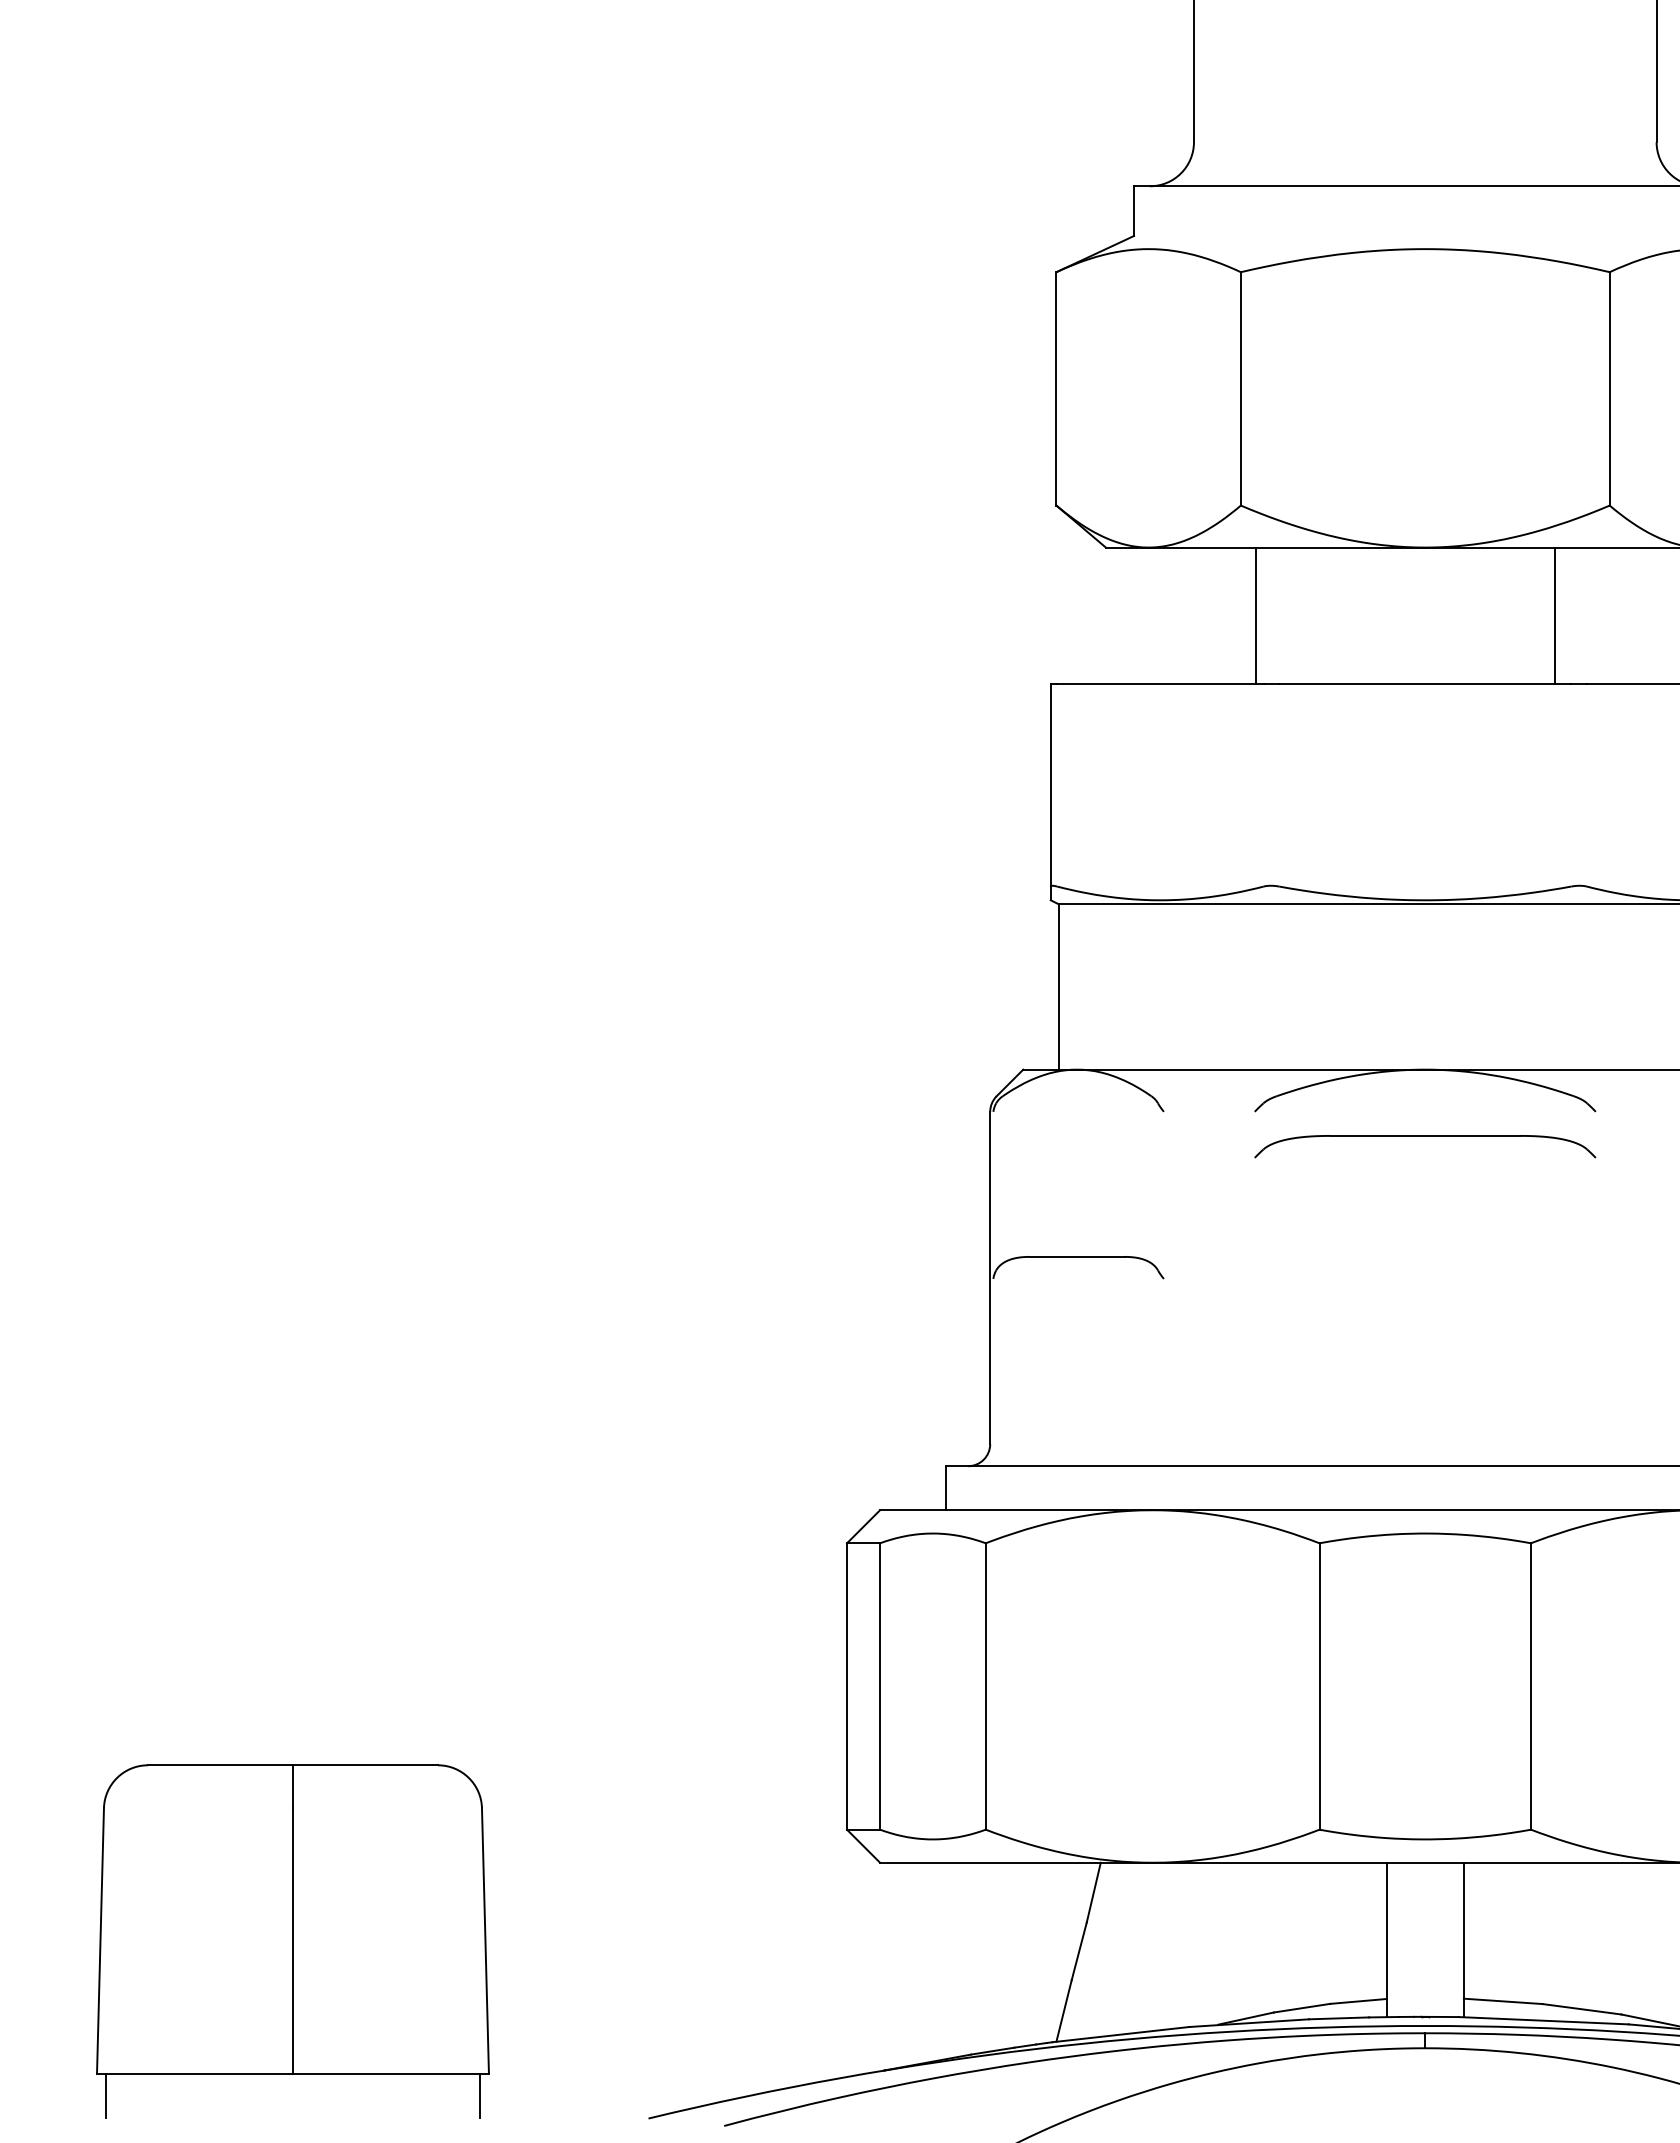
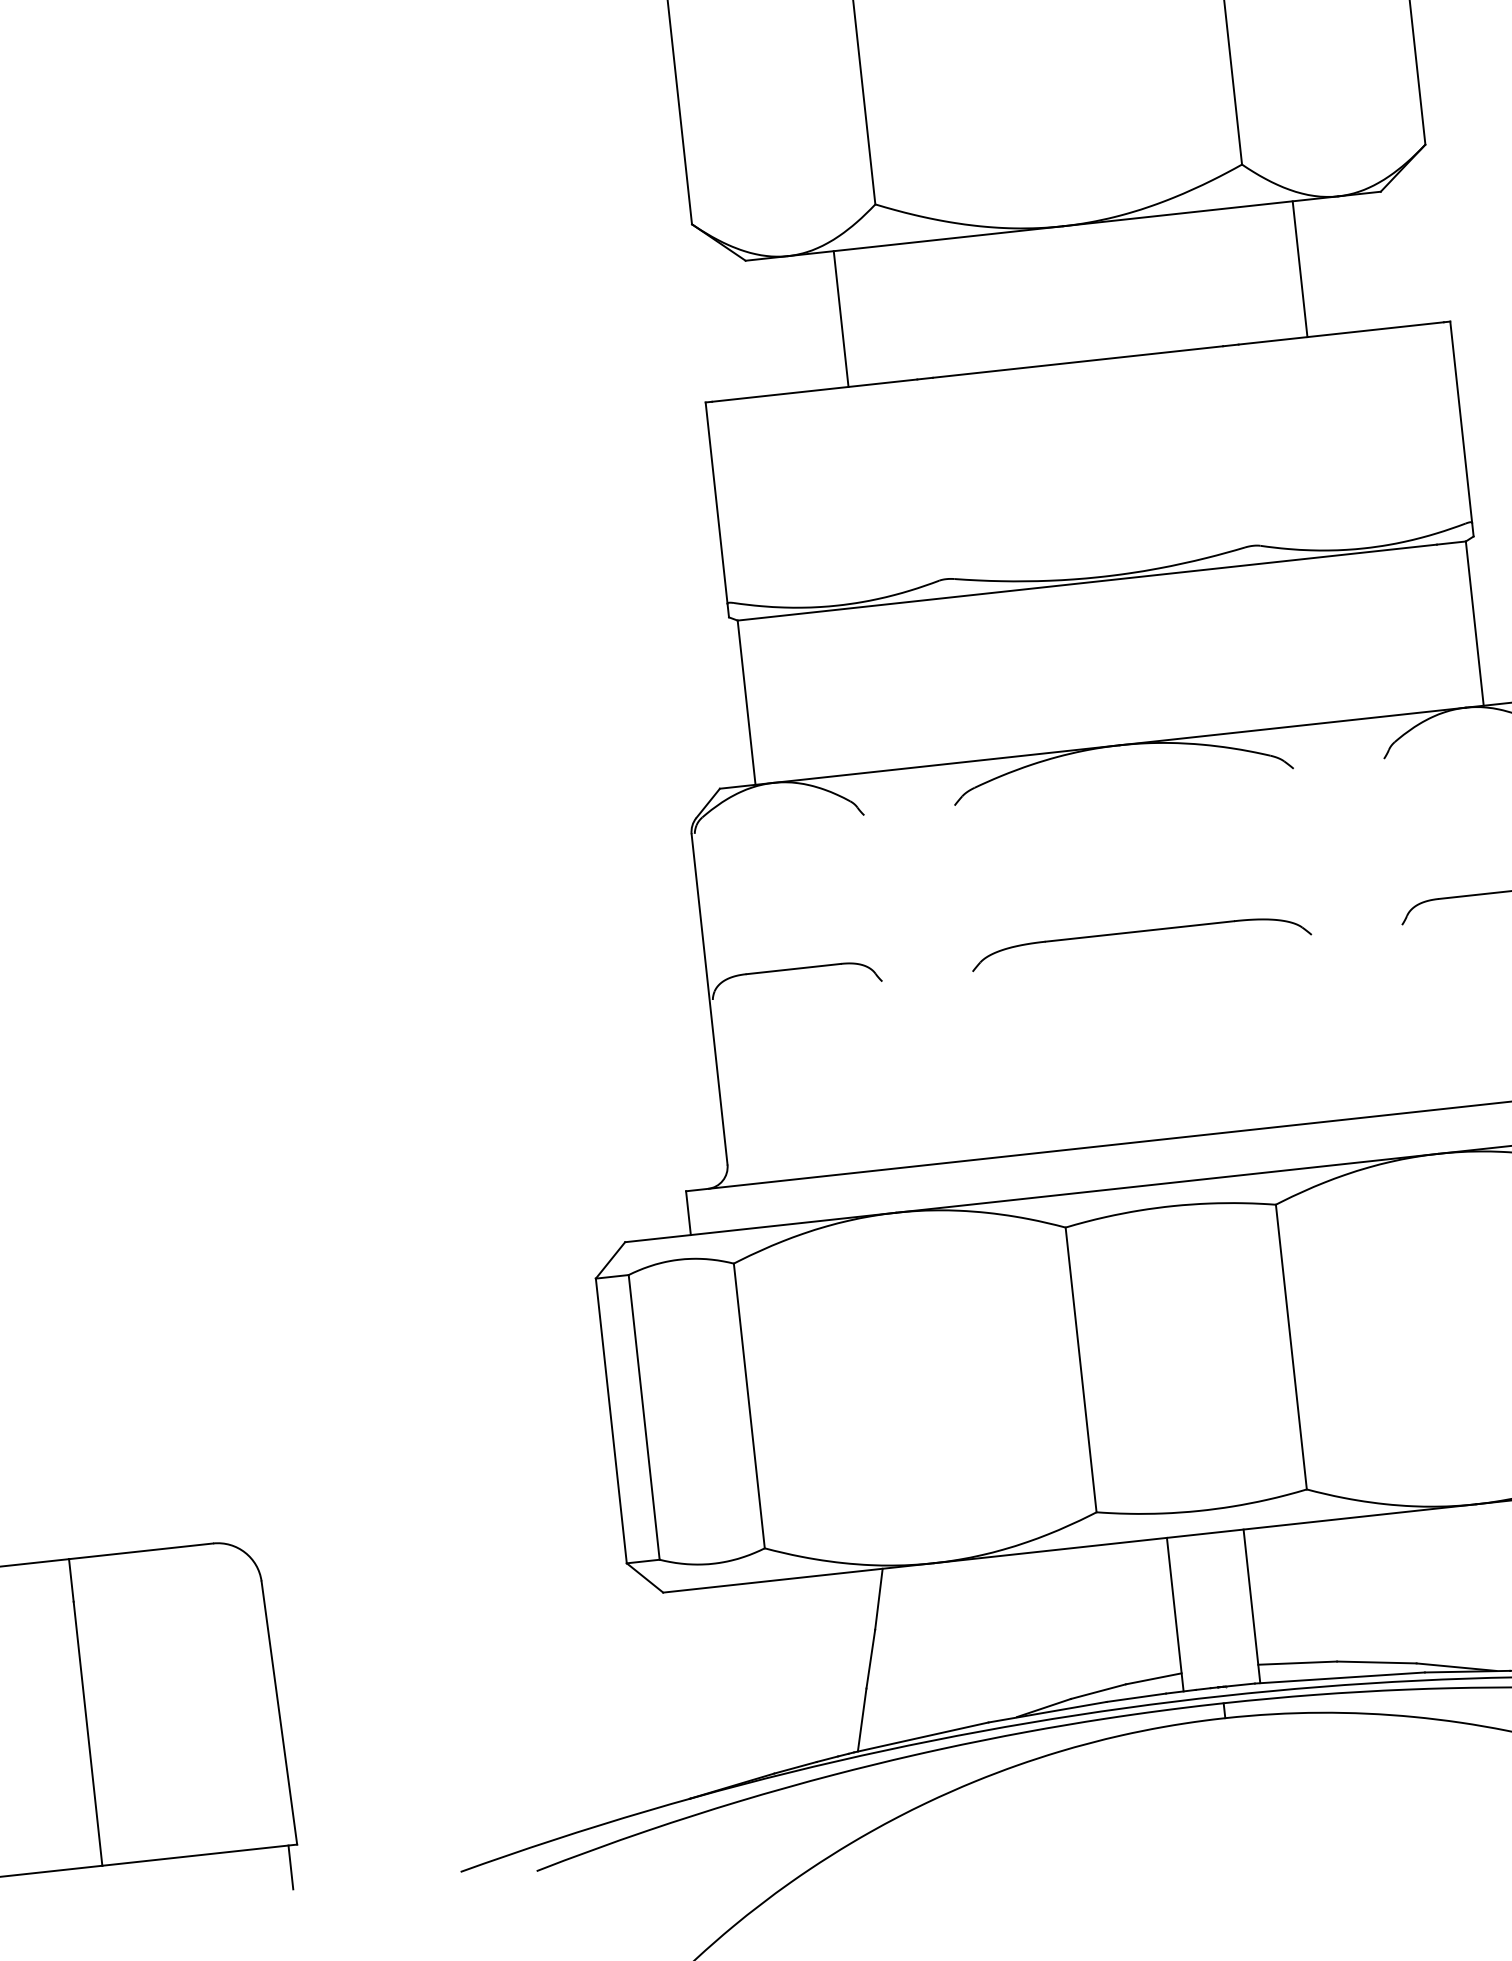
line: (1256, 615) -> (841, 318), moved
line: (1555, 615) -> (1300, 268), moved
part: (1425, 1136) -> (1140, 932), moved

